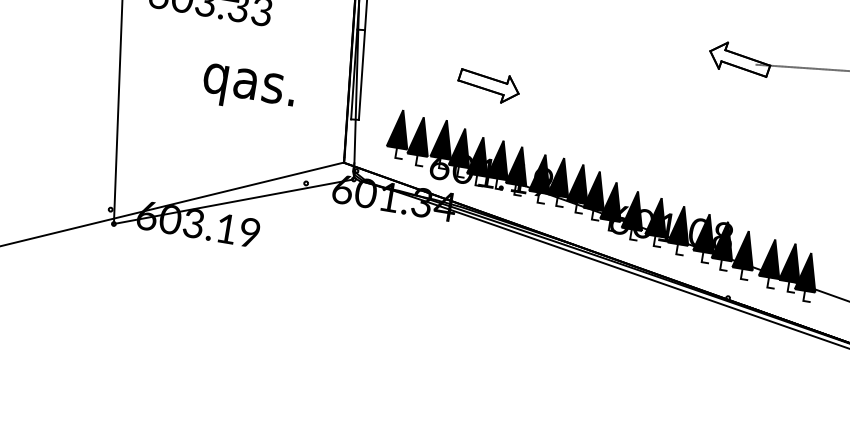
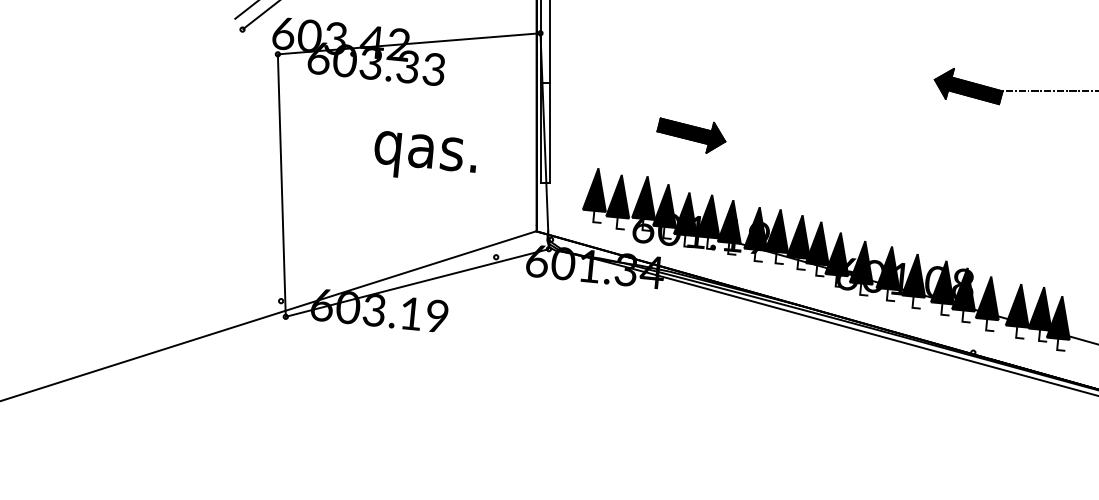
fill: (740, 59) -> (968, 86), added
fill: (488, 86) -> (691, 135), added

